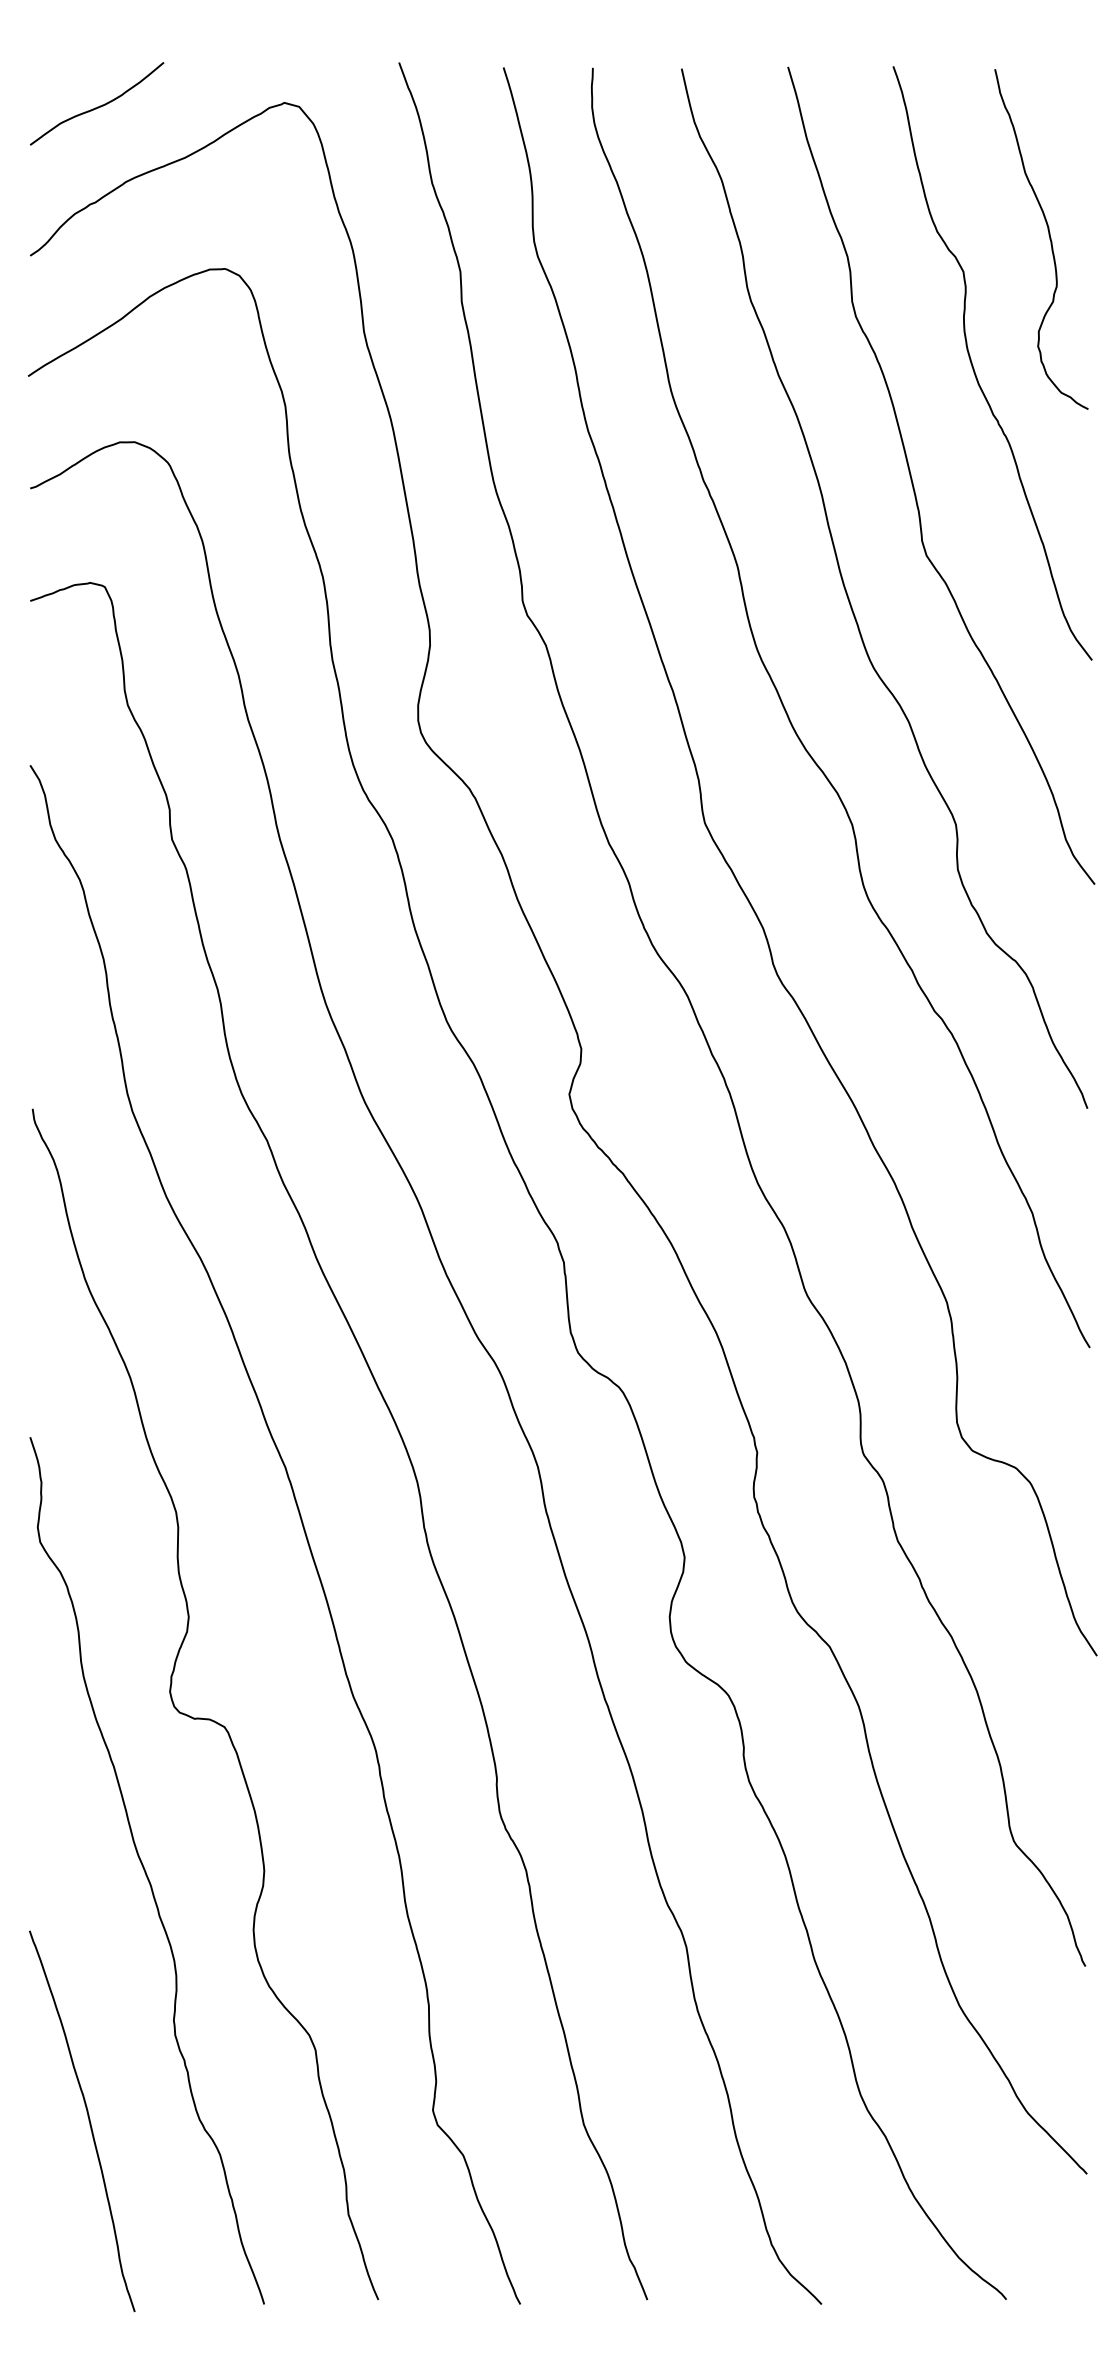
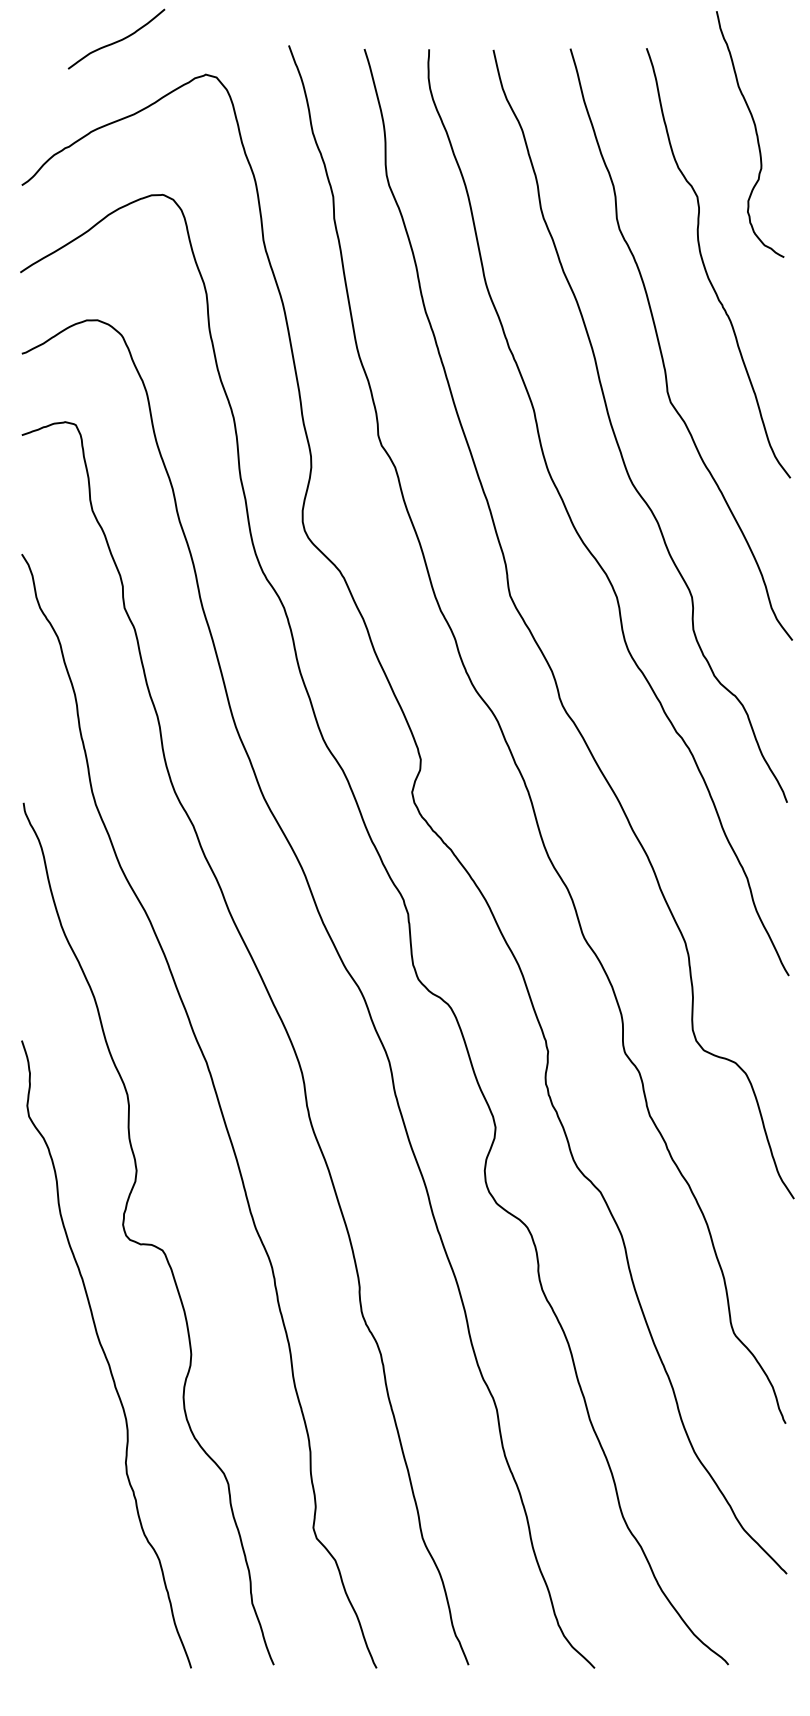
curve: (97, 106) -> (116, 41), moved
curve: (1049, 239) -> (756, 134), moved
curve: (88, 2121) -> (64, 1535), removed

